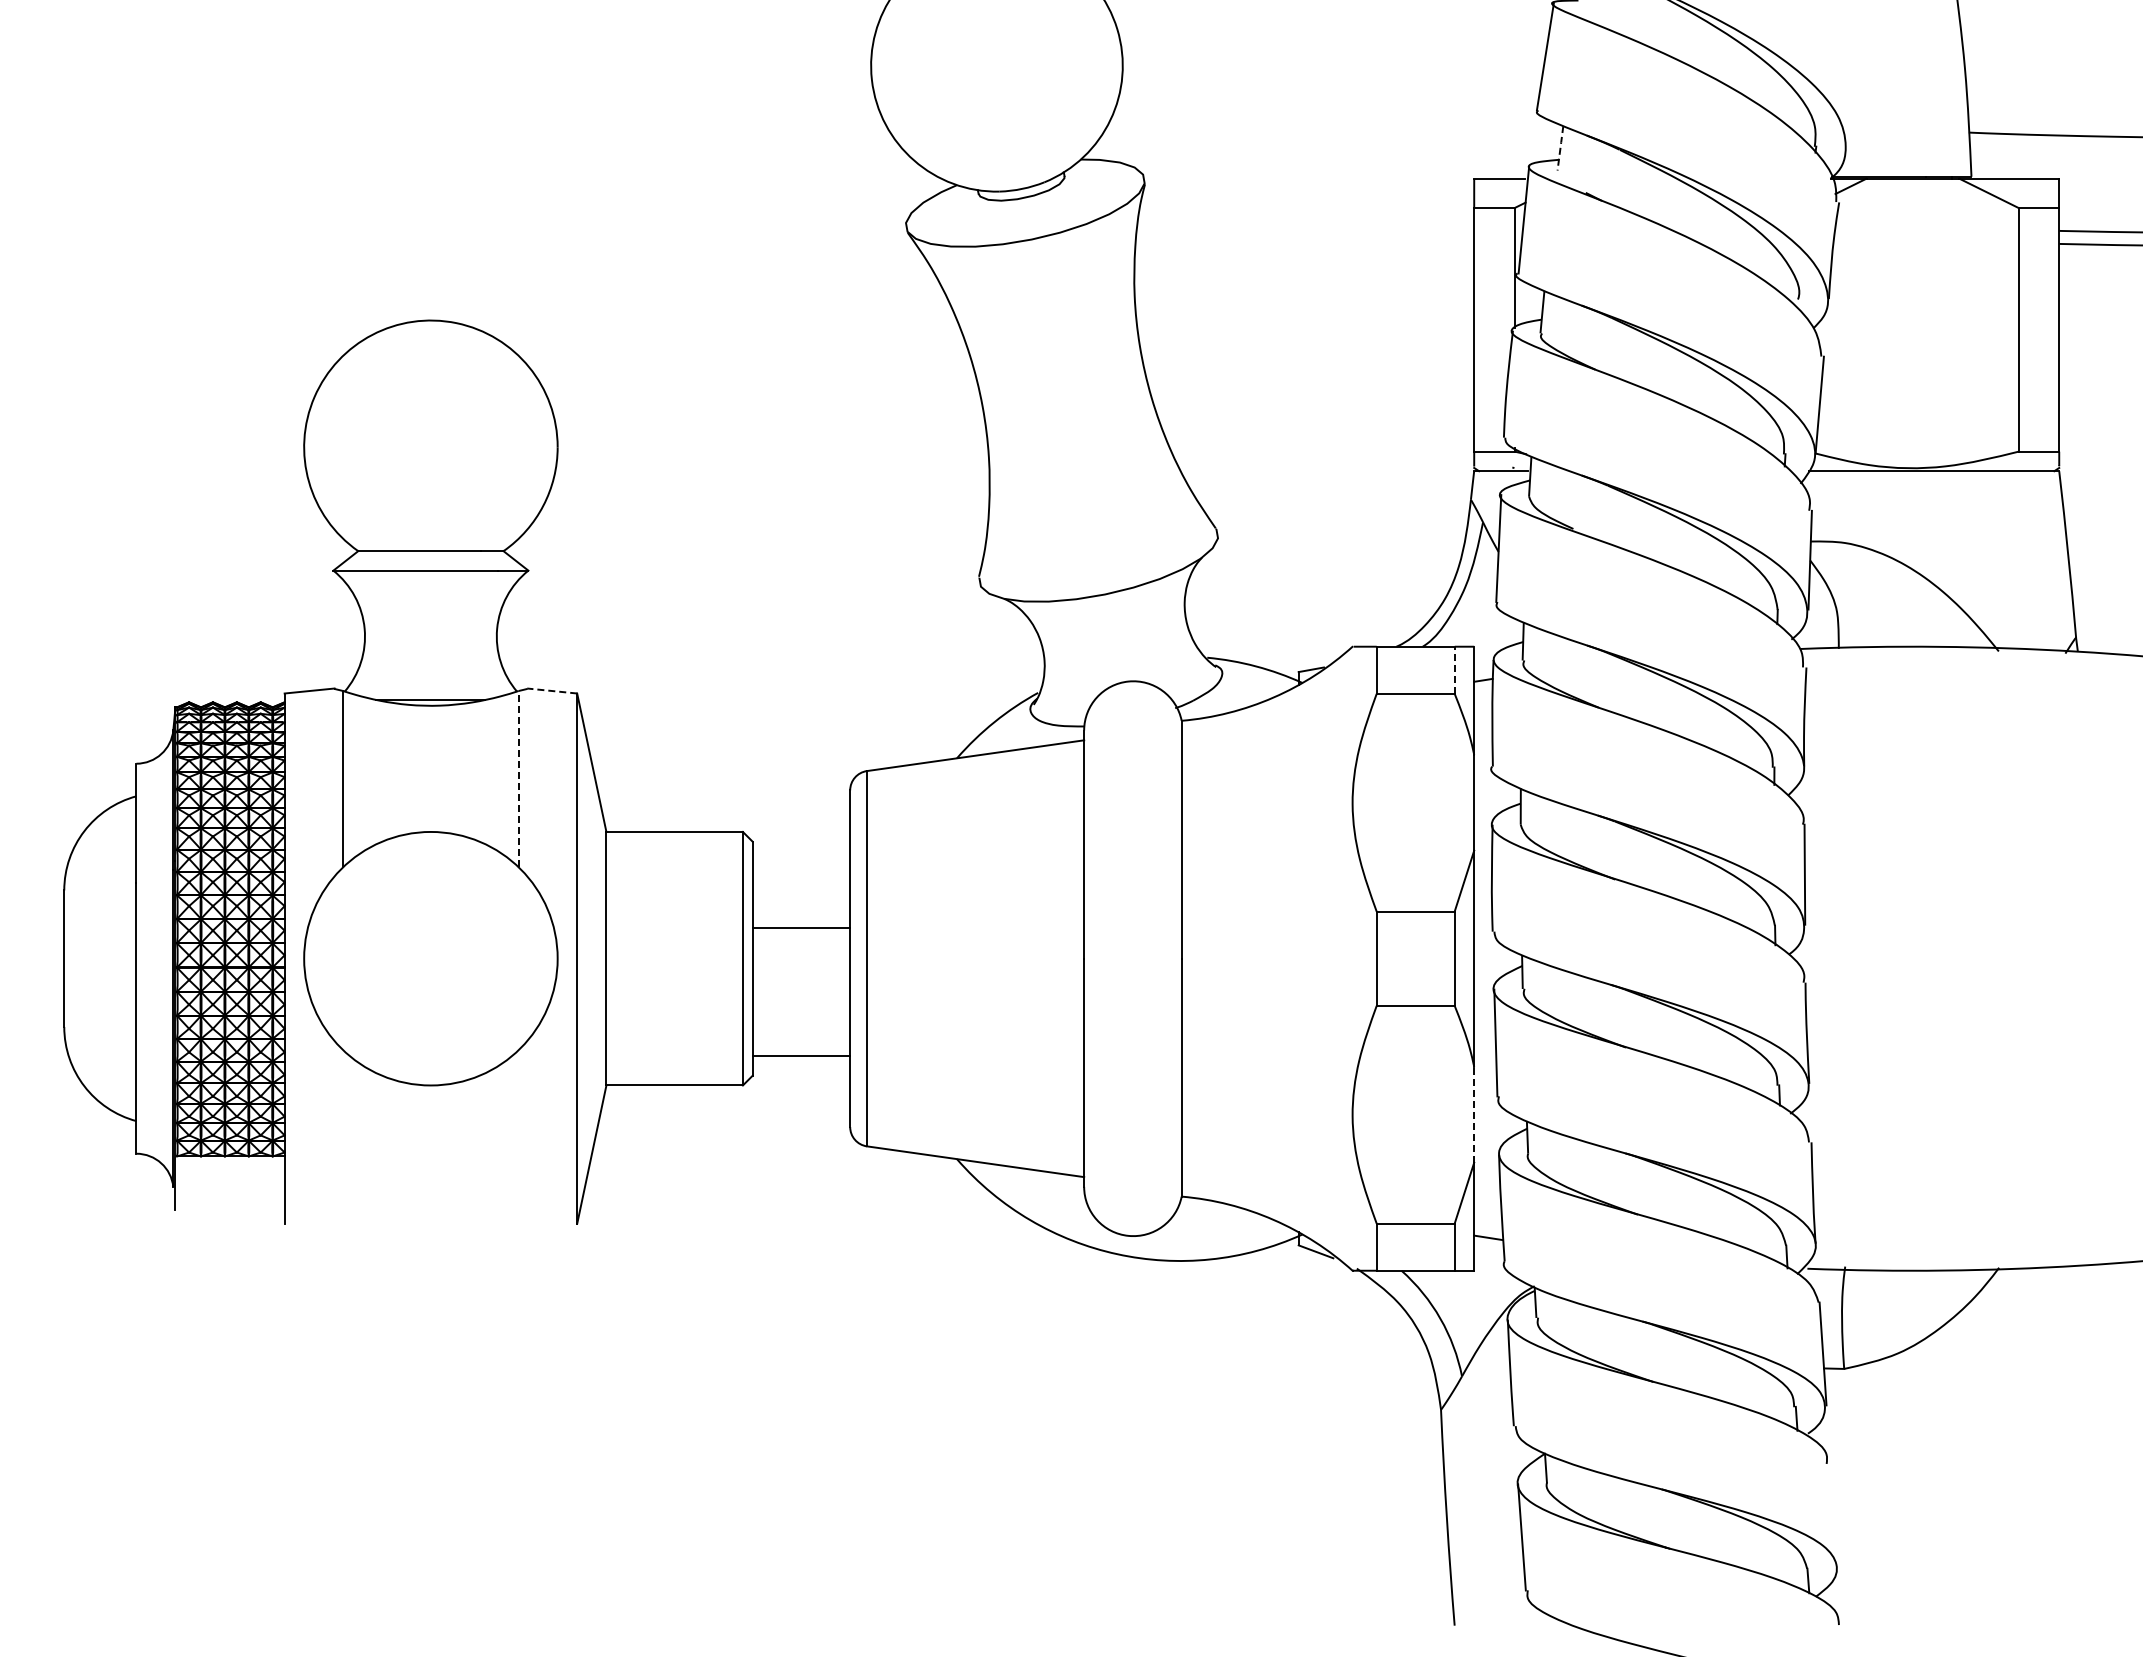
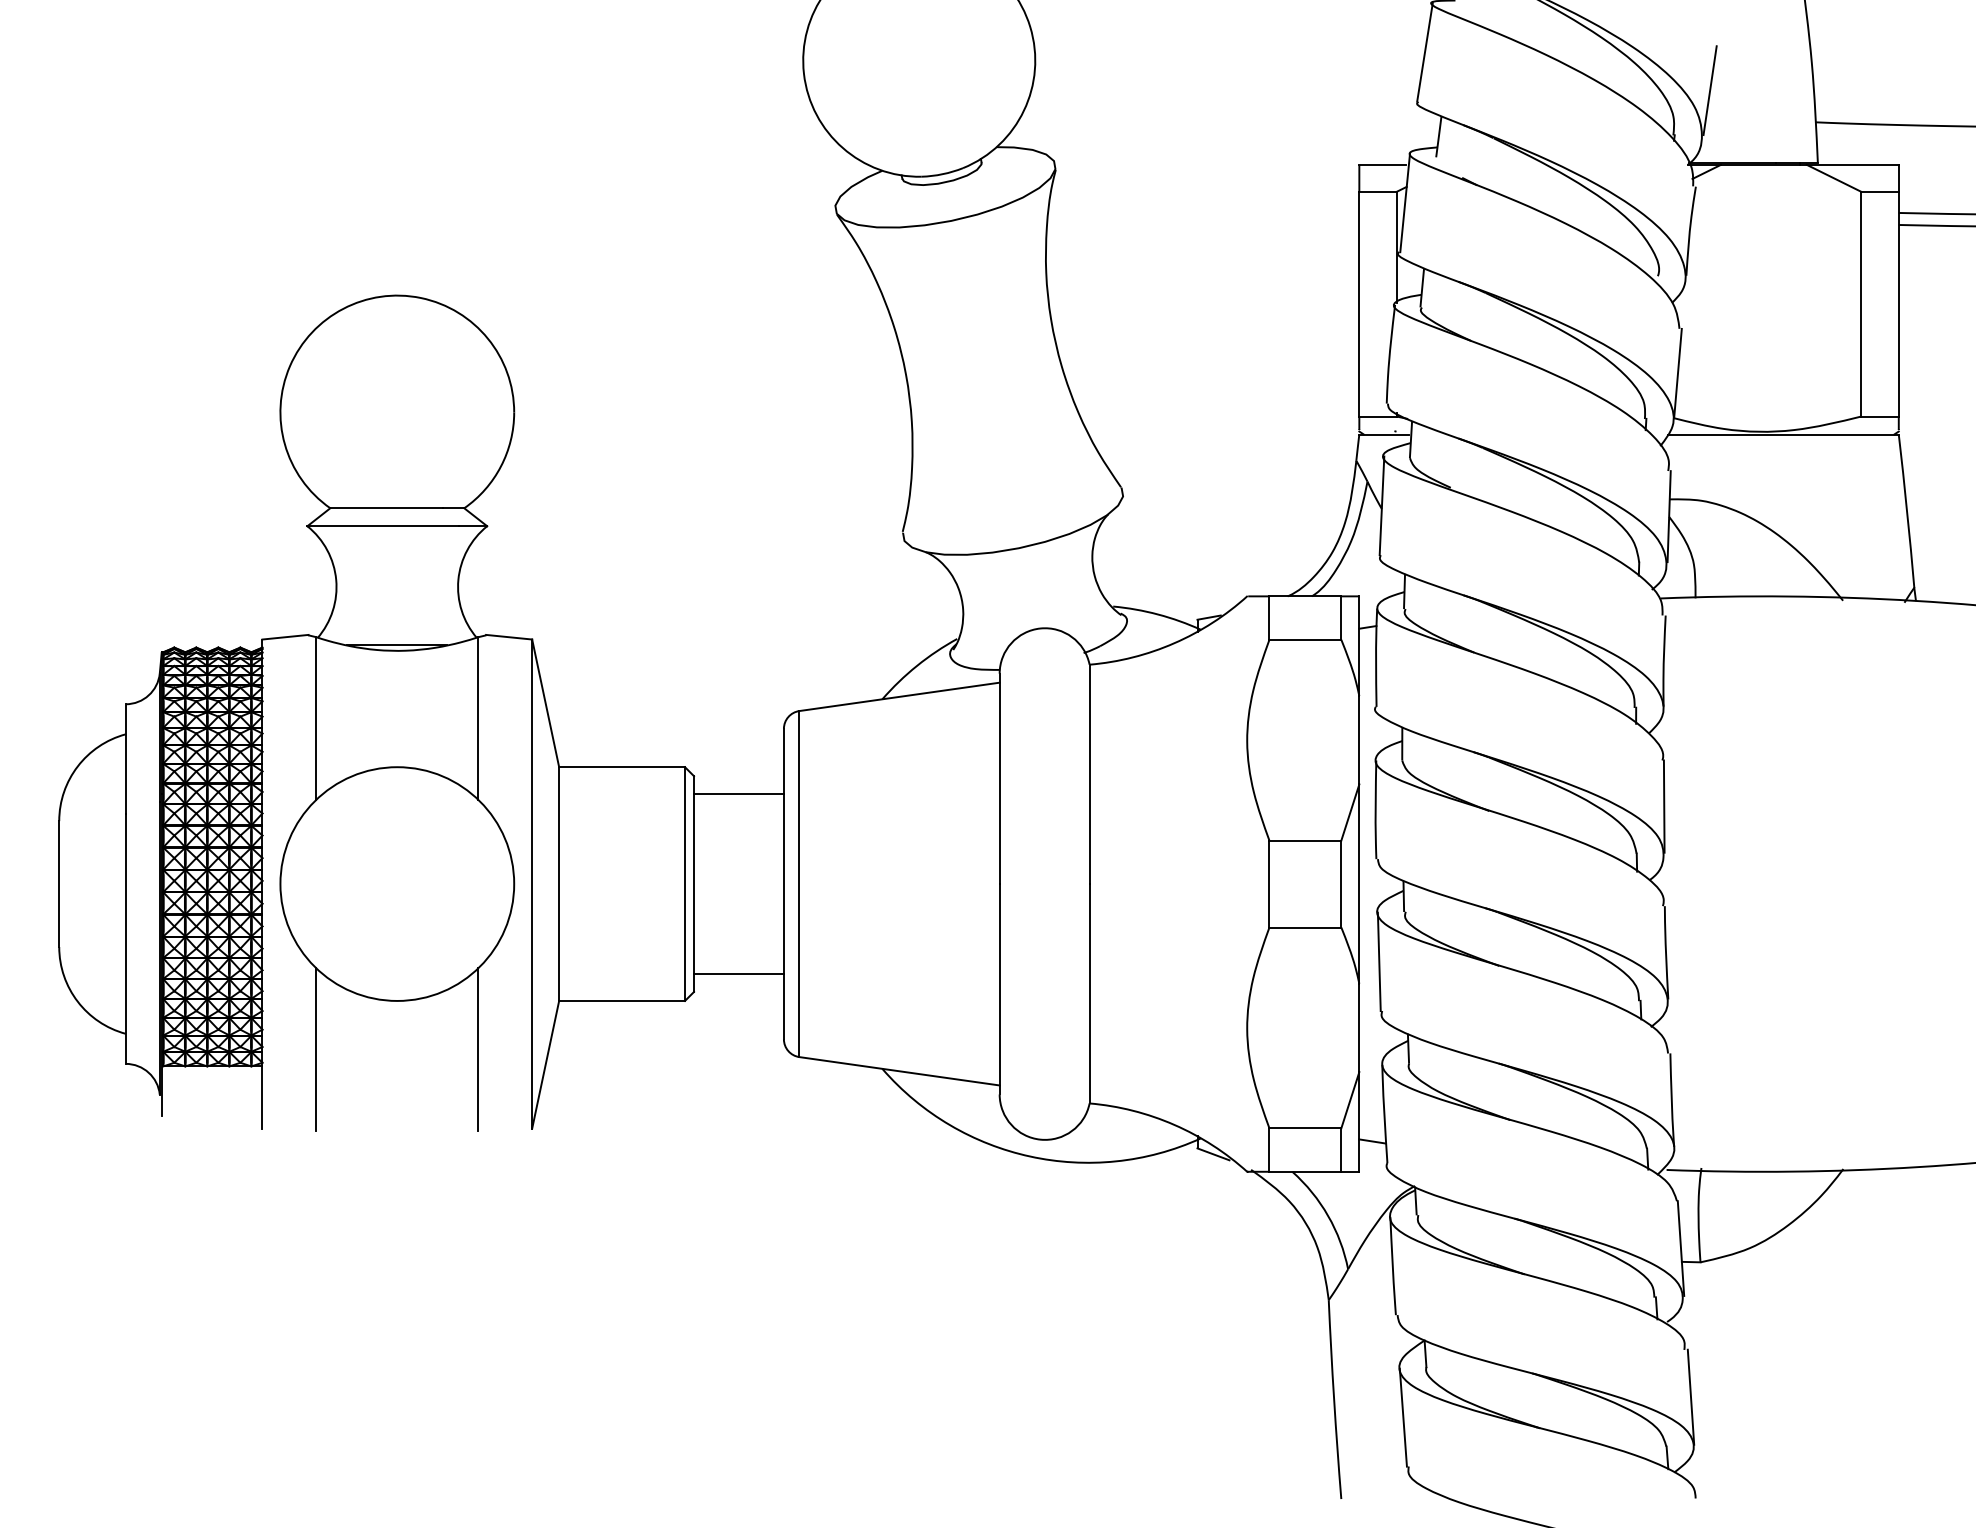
line: (1854, 98) -> (1710, 90), added
line: (1560, 148) -> (1438, 136), dashed -> solid
line: (1454, 670) -> (1341, 618), dashed -> solid
line: (551, 690) -> (508, 636), dashed -> solid
line: (518, 778) -> (478, 717), dashed -> solid
line: (801, 928) -> (739, 794), moved
line: (1474, 1114) -> (1359, 1027), dashed -> solid
line: (343, 1138) -> (316, 1049), added
line: (518, 1138) -> (478, 1049), added
line: (1833, 1514) -> (1690, 1396), added

